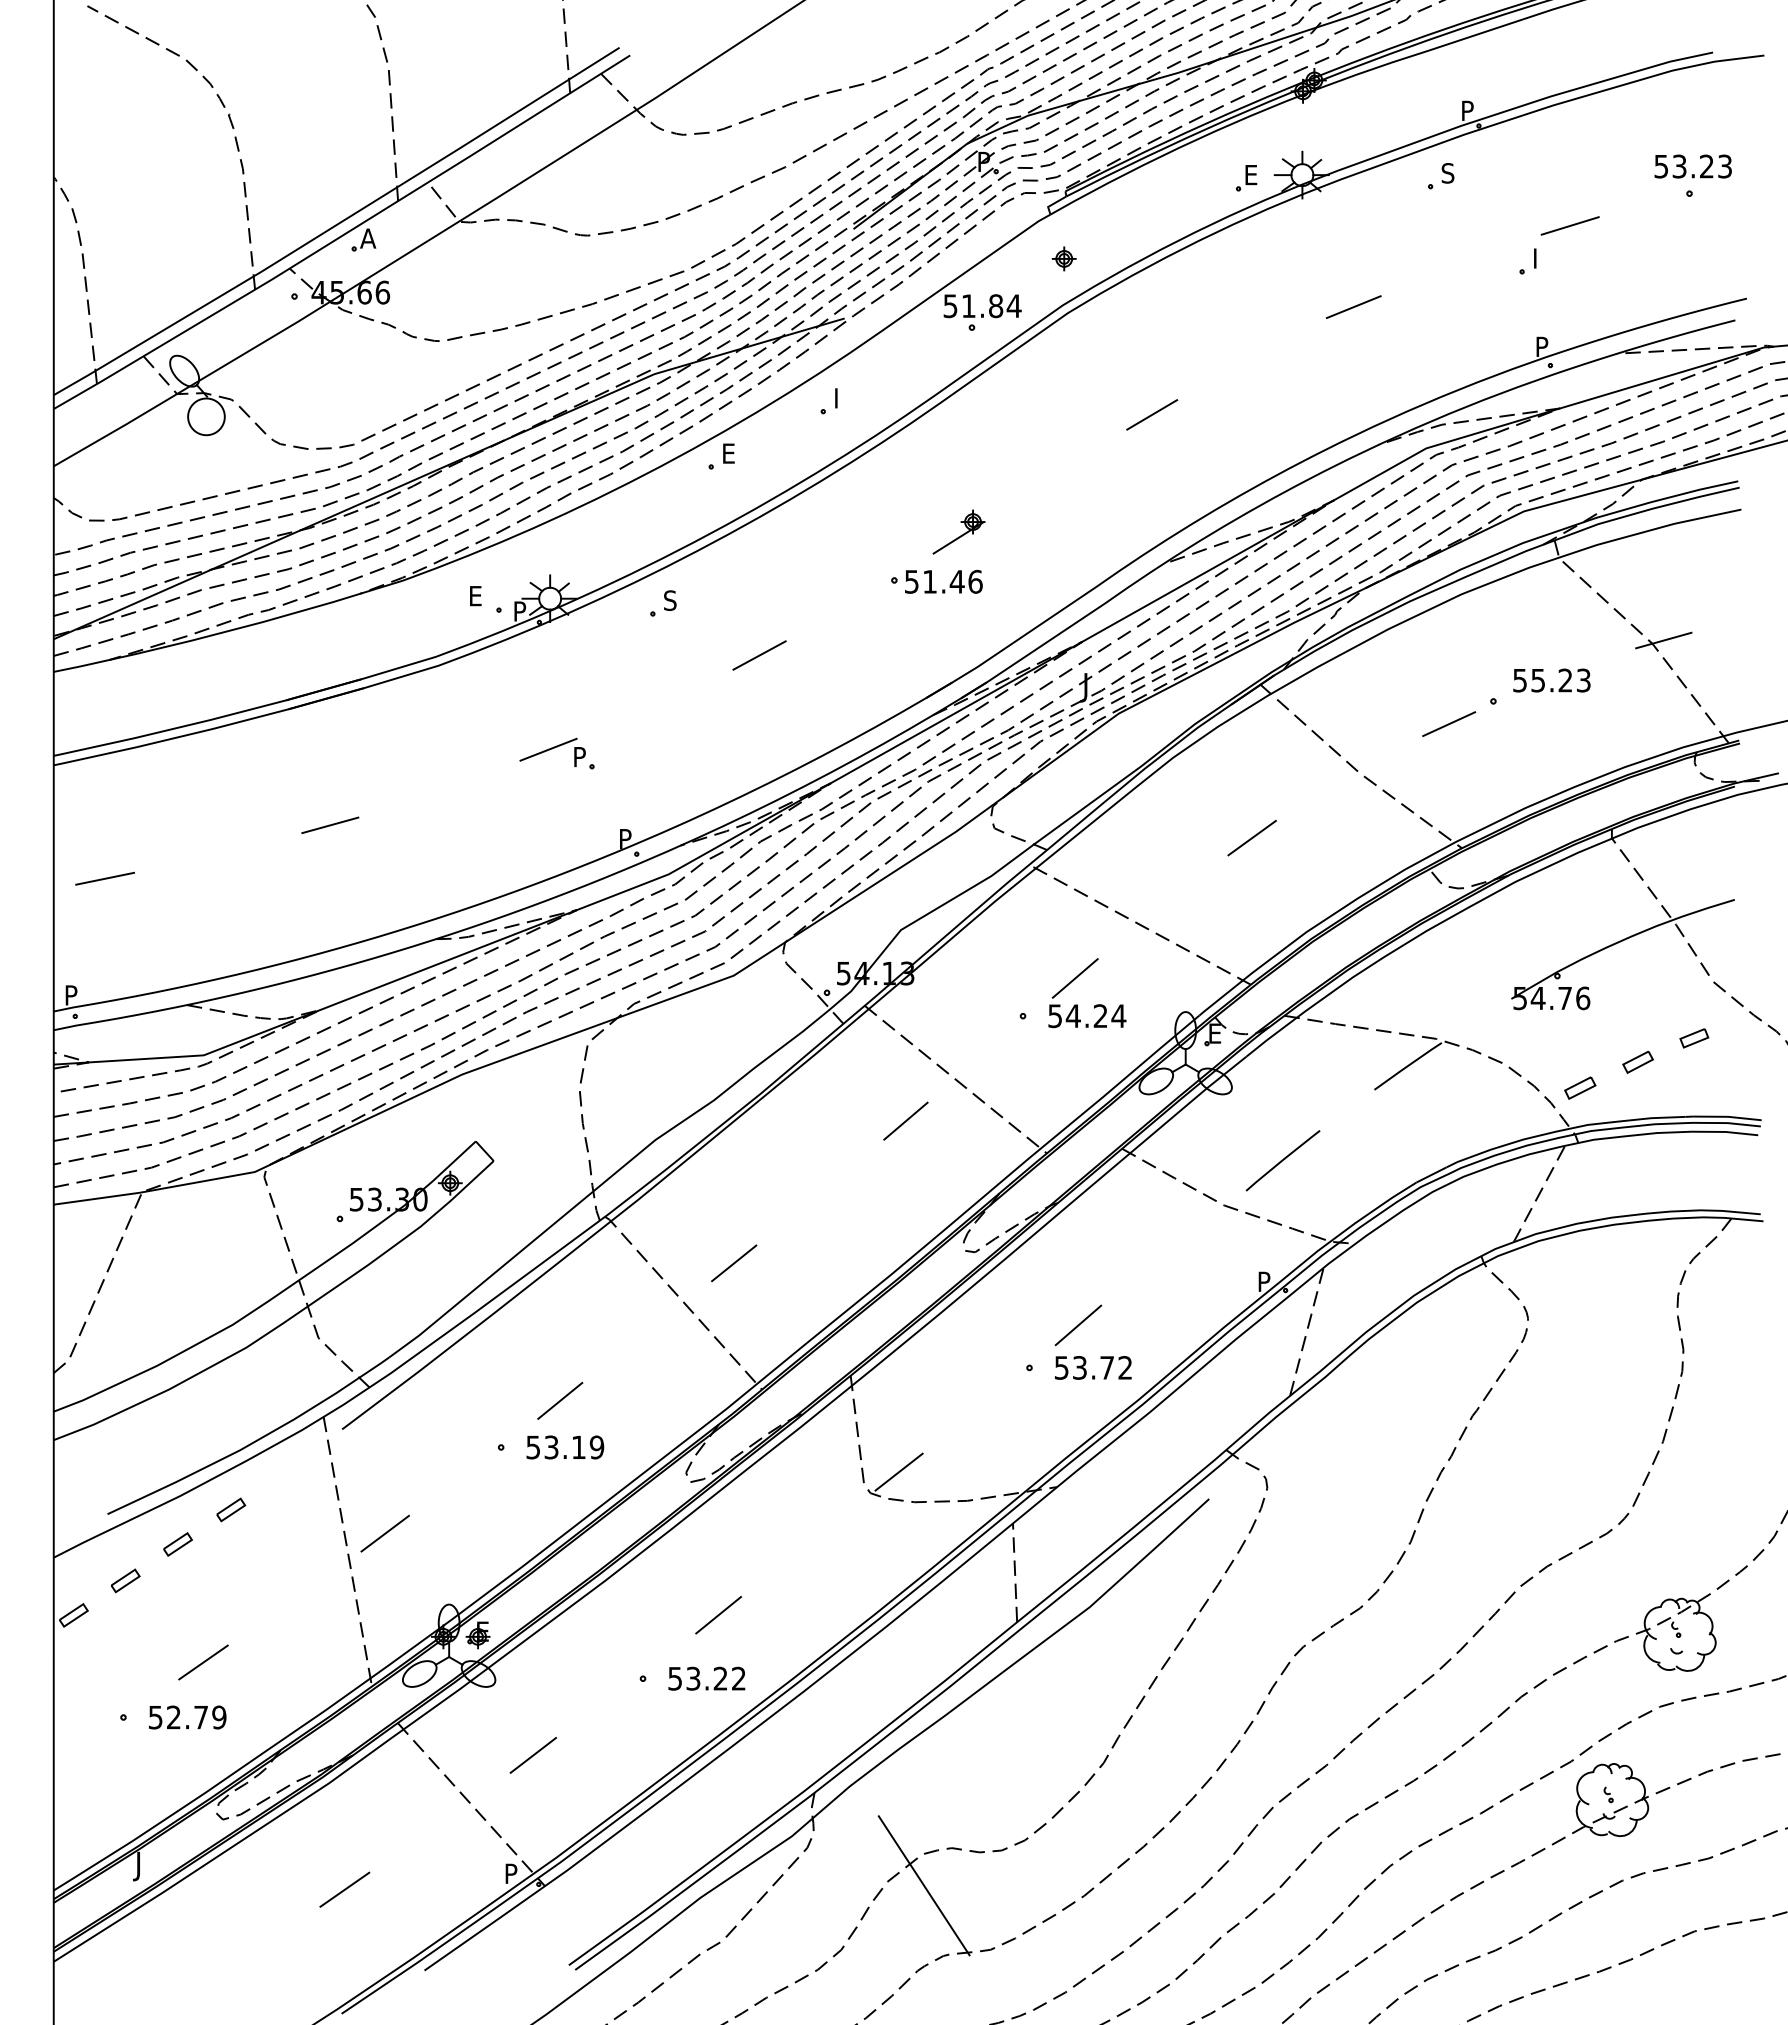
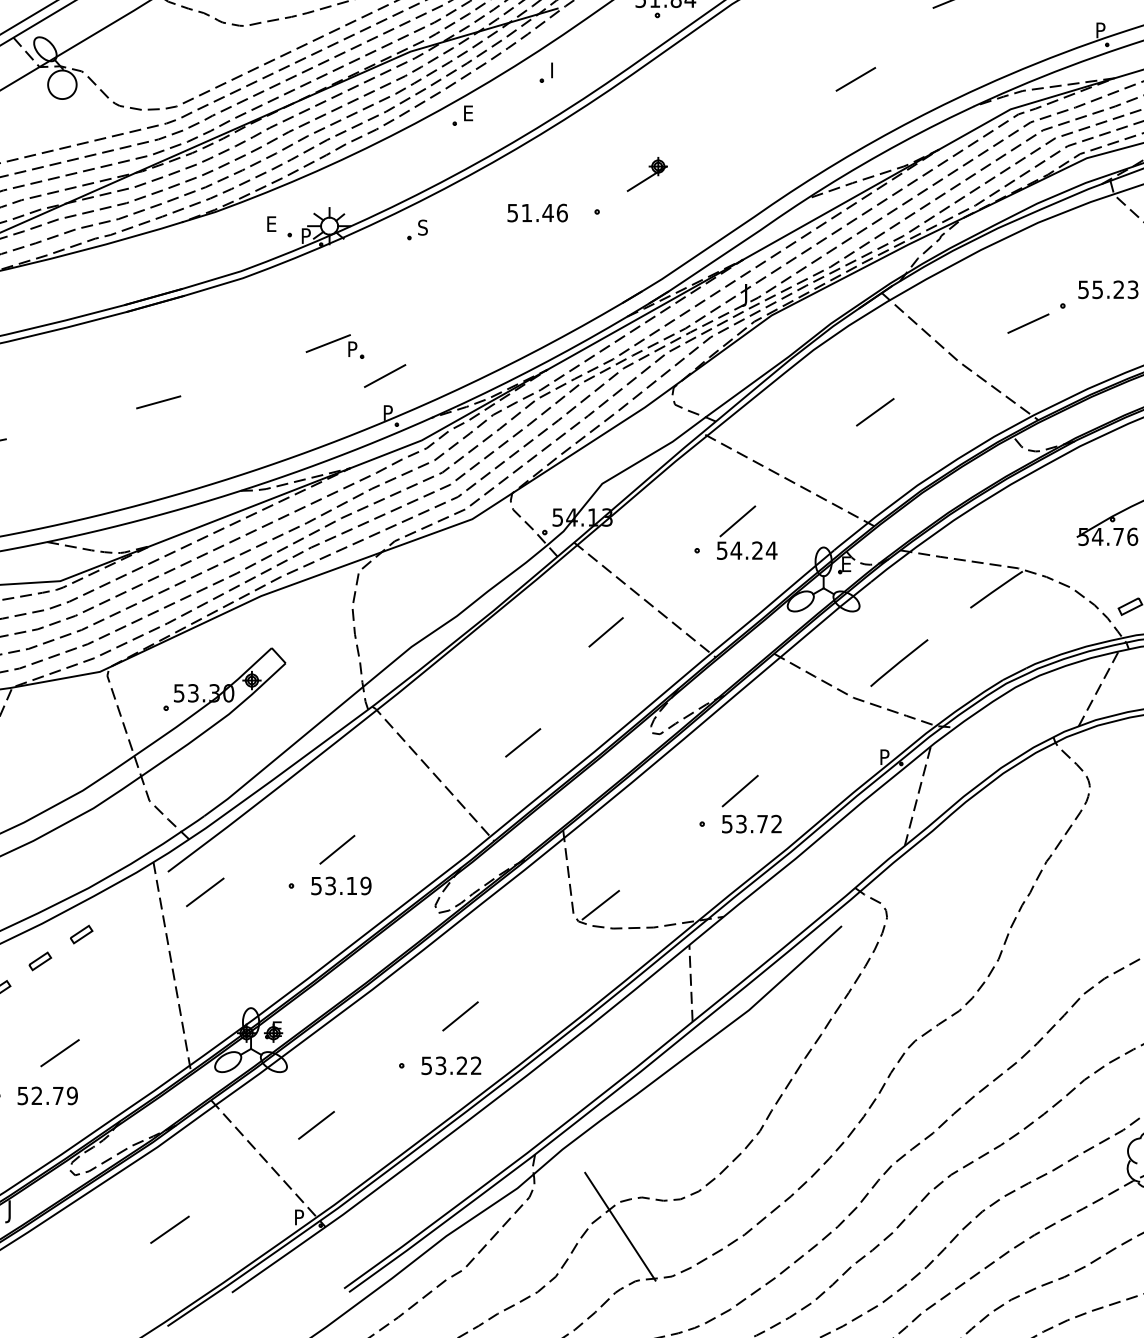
line: (1152, 414) -> (856, 79), moved
text: (943, 581) -> (537, 212), moved
line: (759, 655) -> (385, 376), moved
line: (734, 1263) -> (523, 742), moved
line: (384, 1533) -> (204, 892), moved

